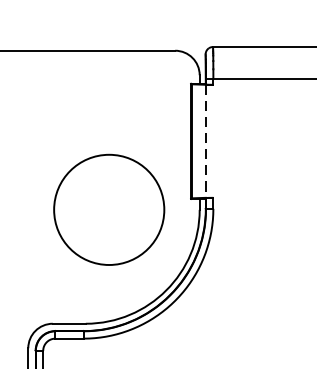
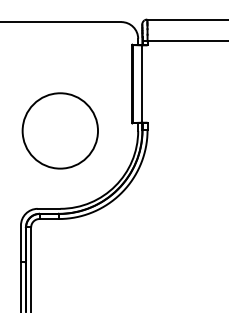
line: (205, 141) -> (142, 84), dashed -> solid
circle: (108, 209) -> (59, 130), moved

